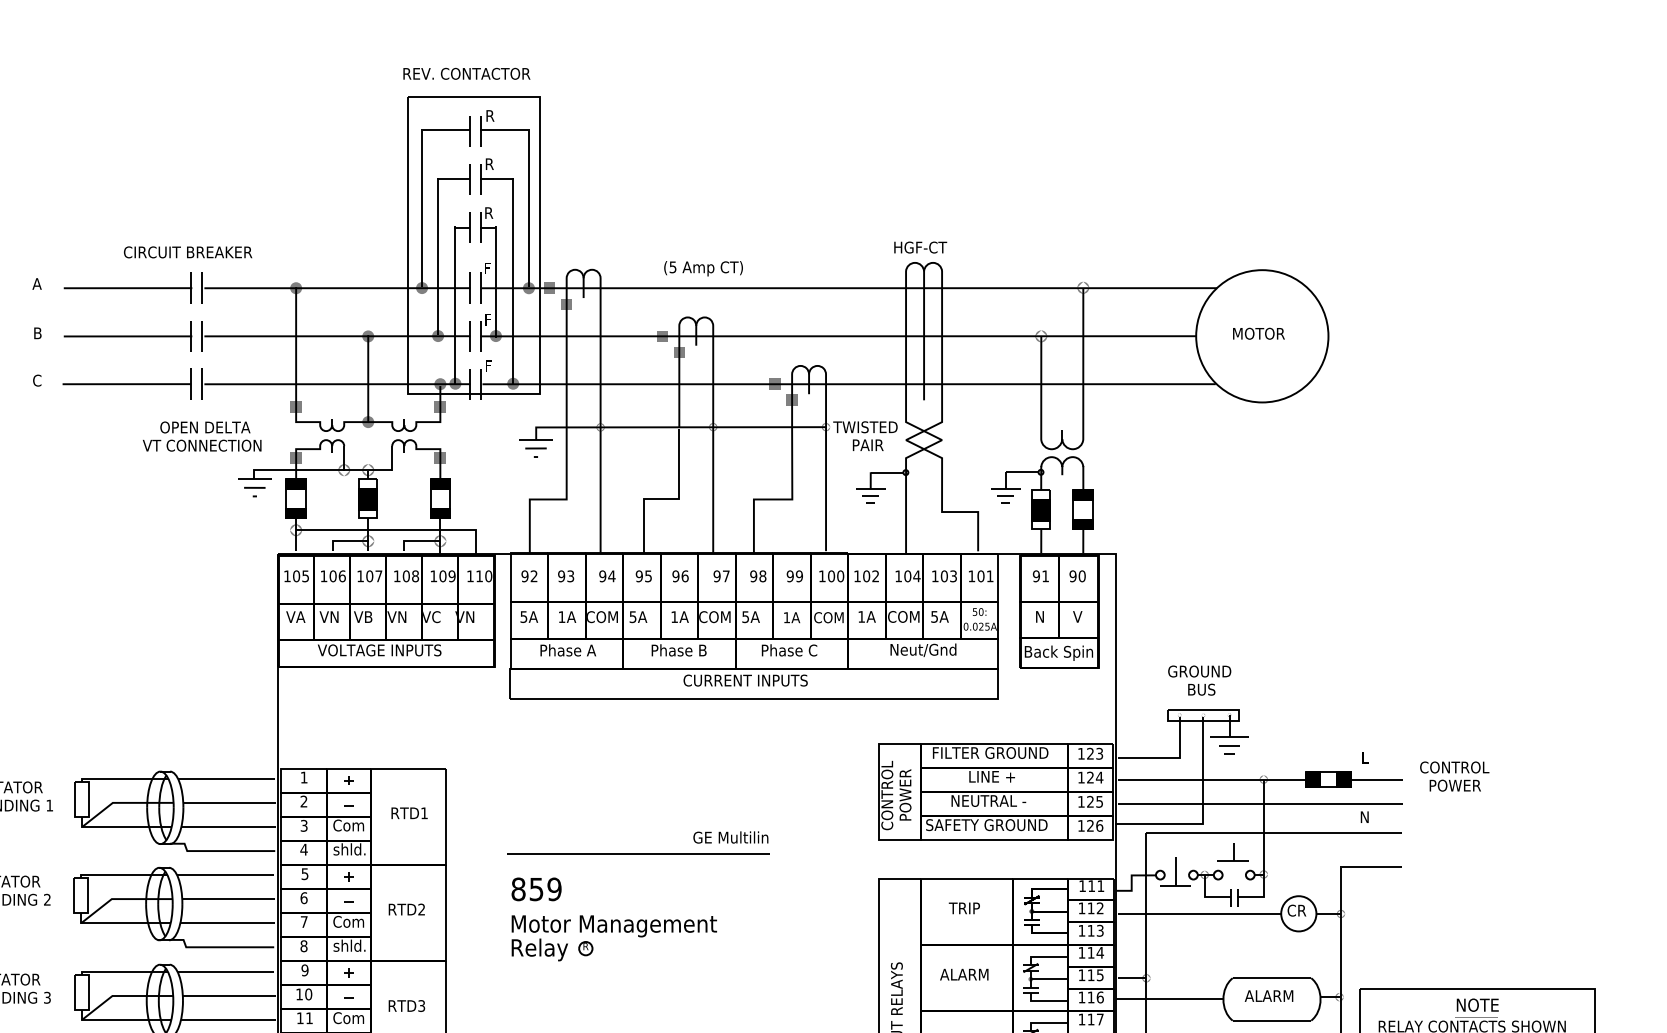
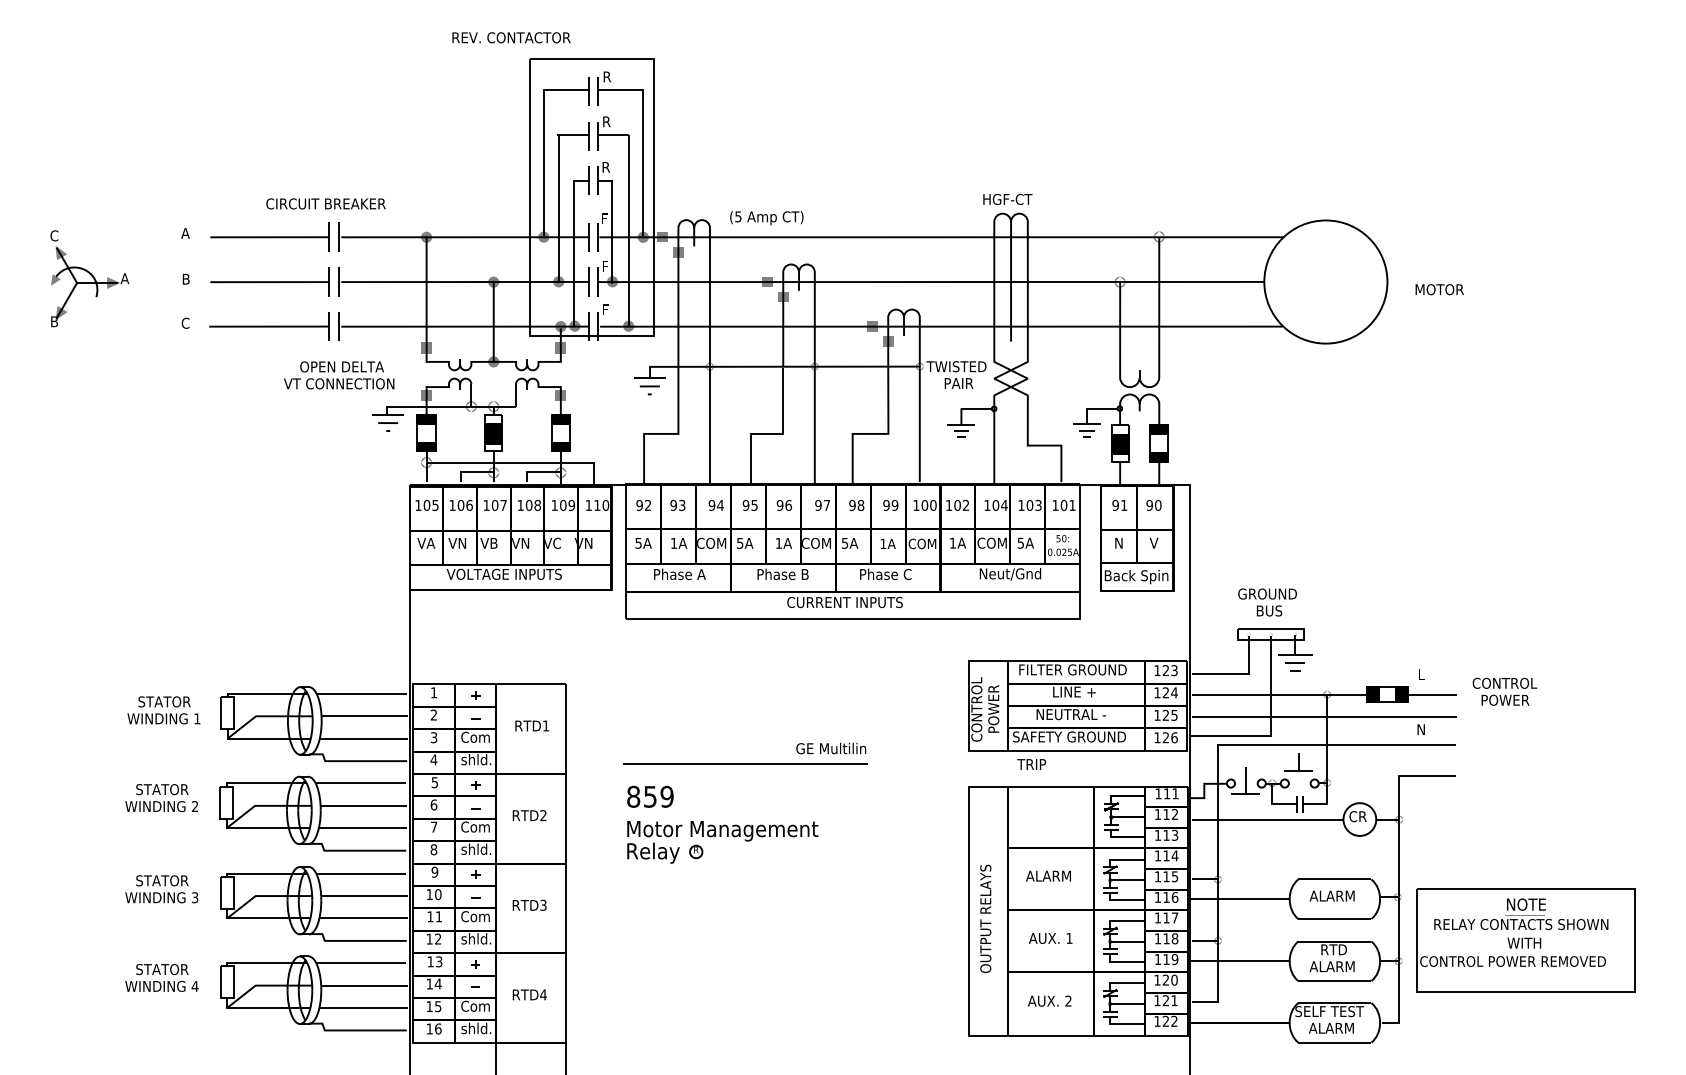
text: (466, 73) -> (511, 37), moved
text: (703, 269) -> (766, 218), moved
text: (1258, 333) -> (1439, 289), moved
text: (964, 908) -> (1031, 764), moved

